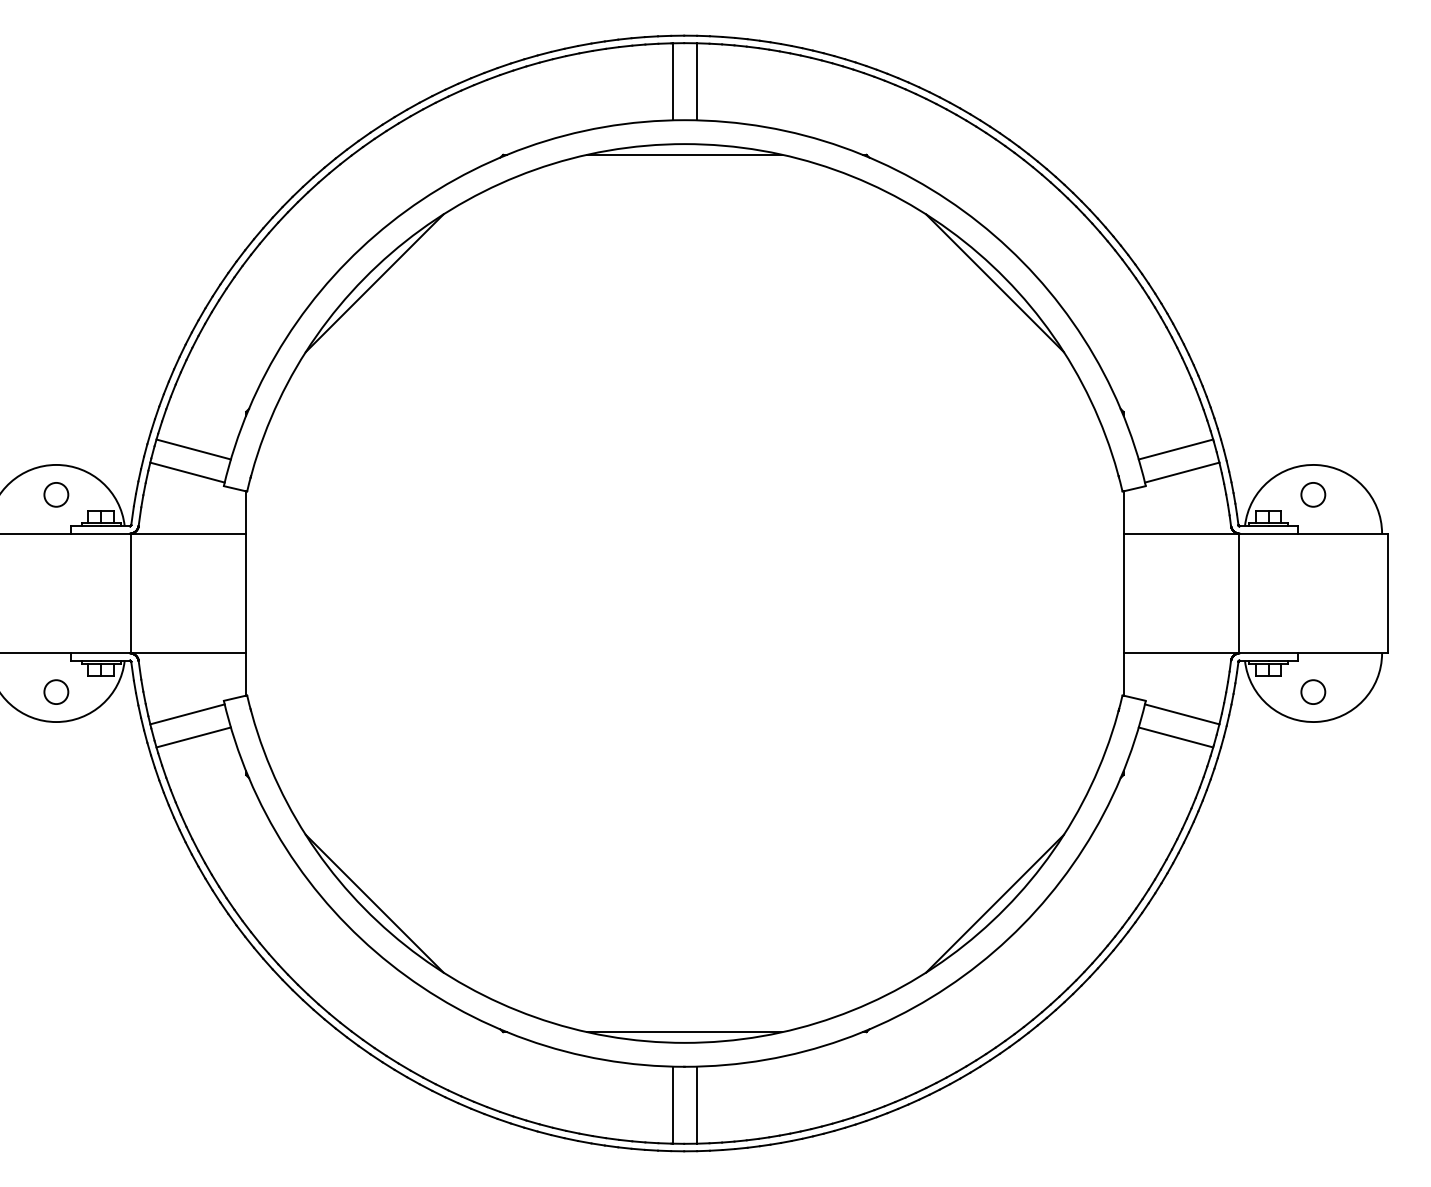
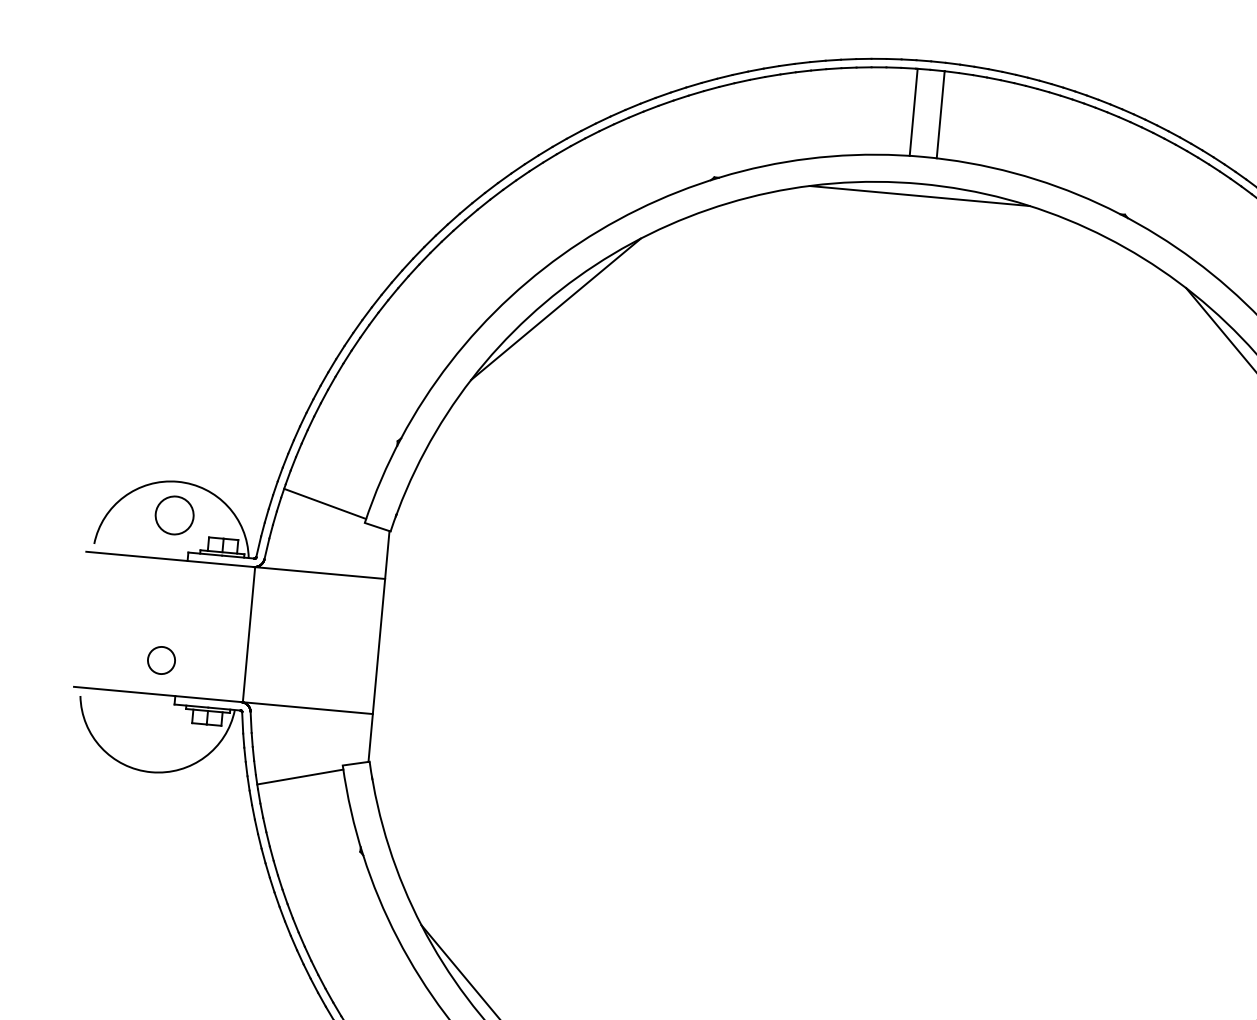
line: (193, 449) -> (334, 478), removed
circle: (56, 494) -> (174, 515), size x1.4
circle: (56, 691) -> (161, 659), moved
line: (193, 737) -> (304, 803), removed

